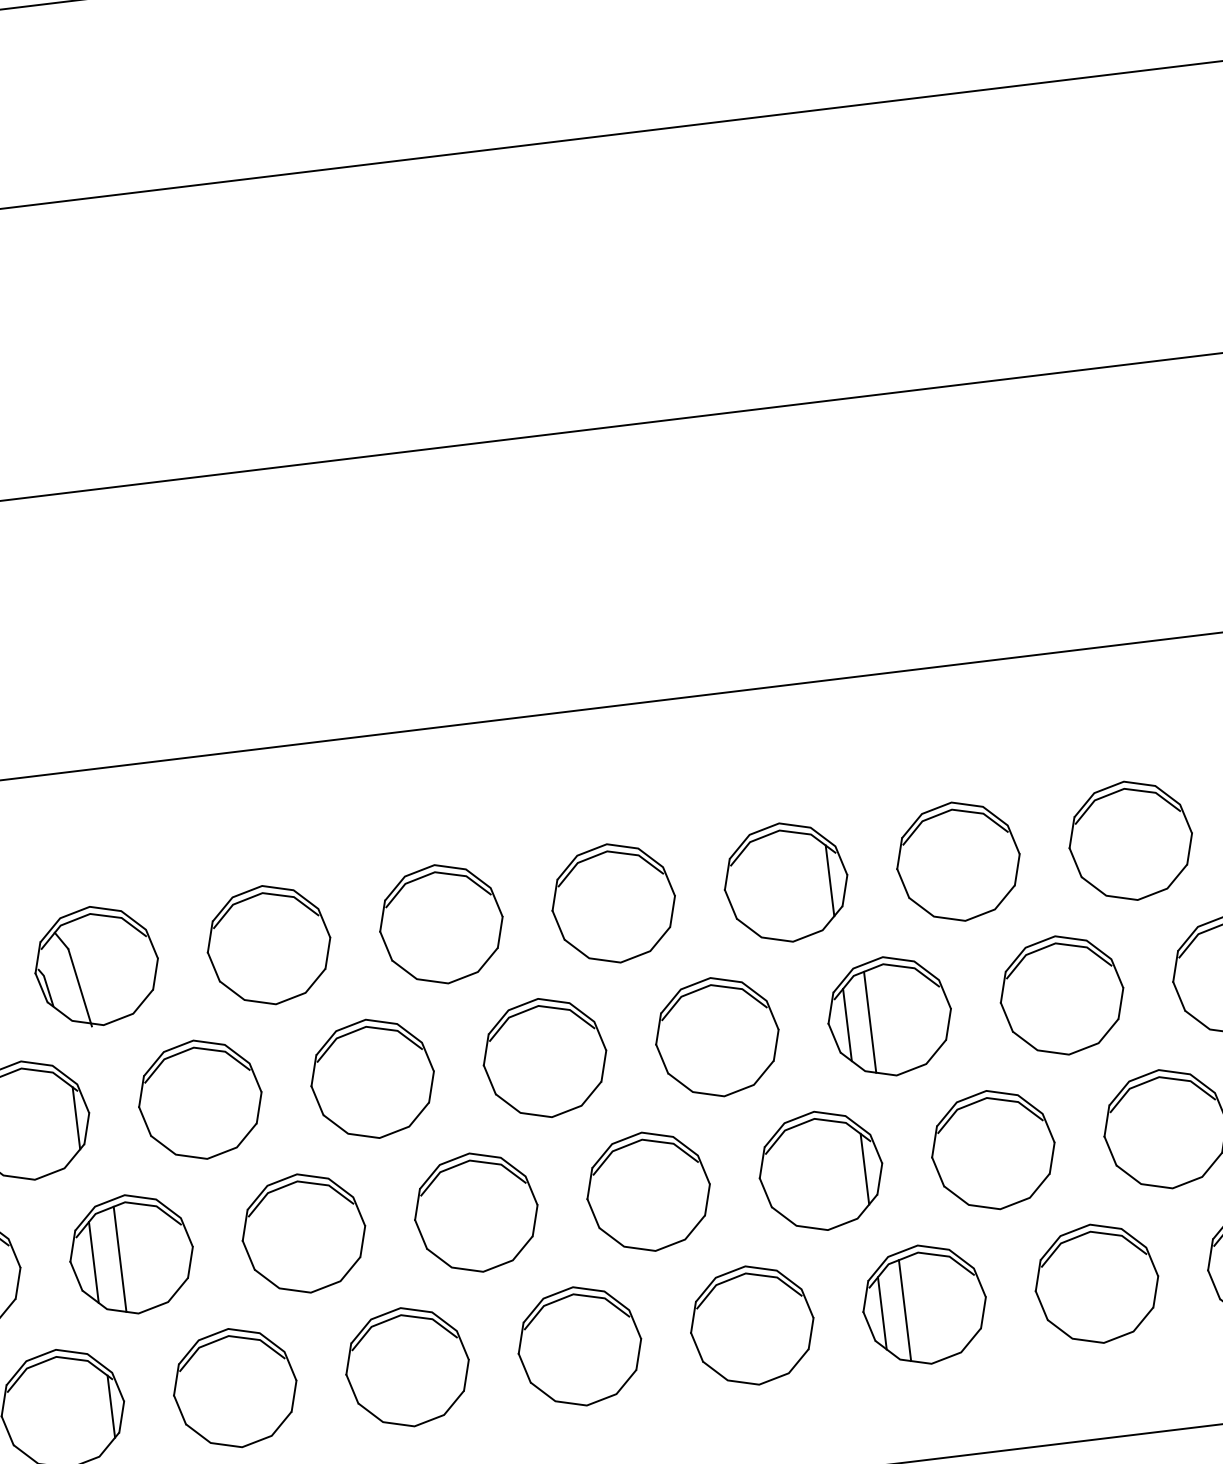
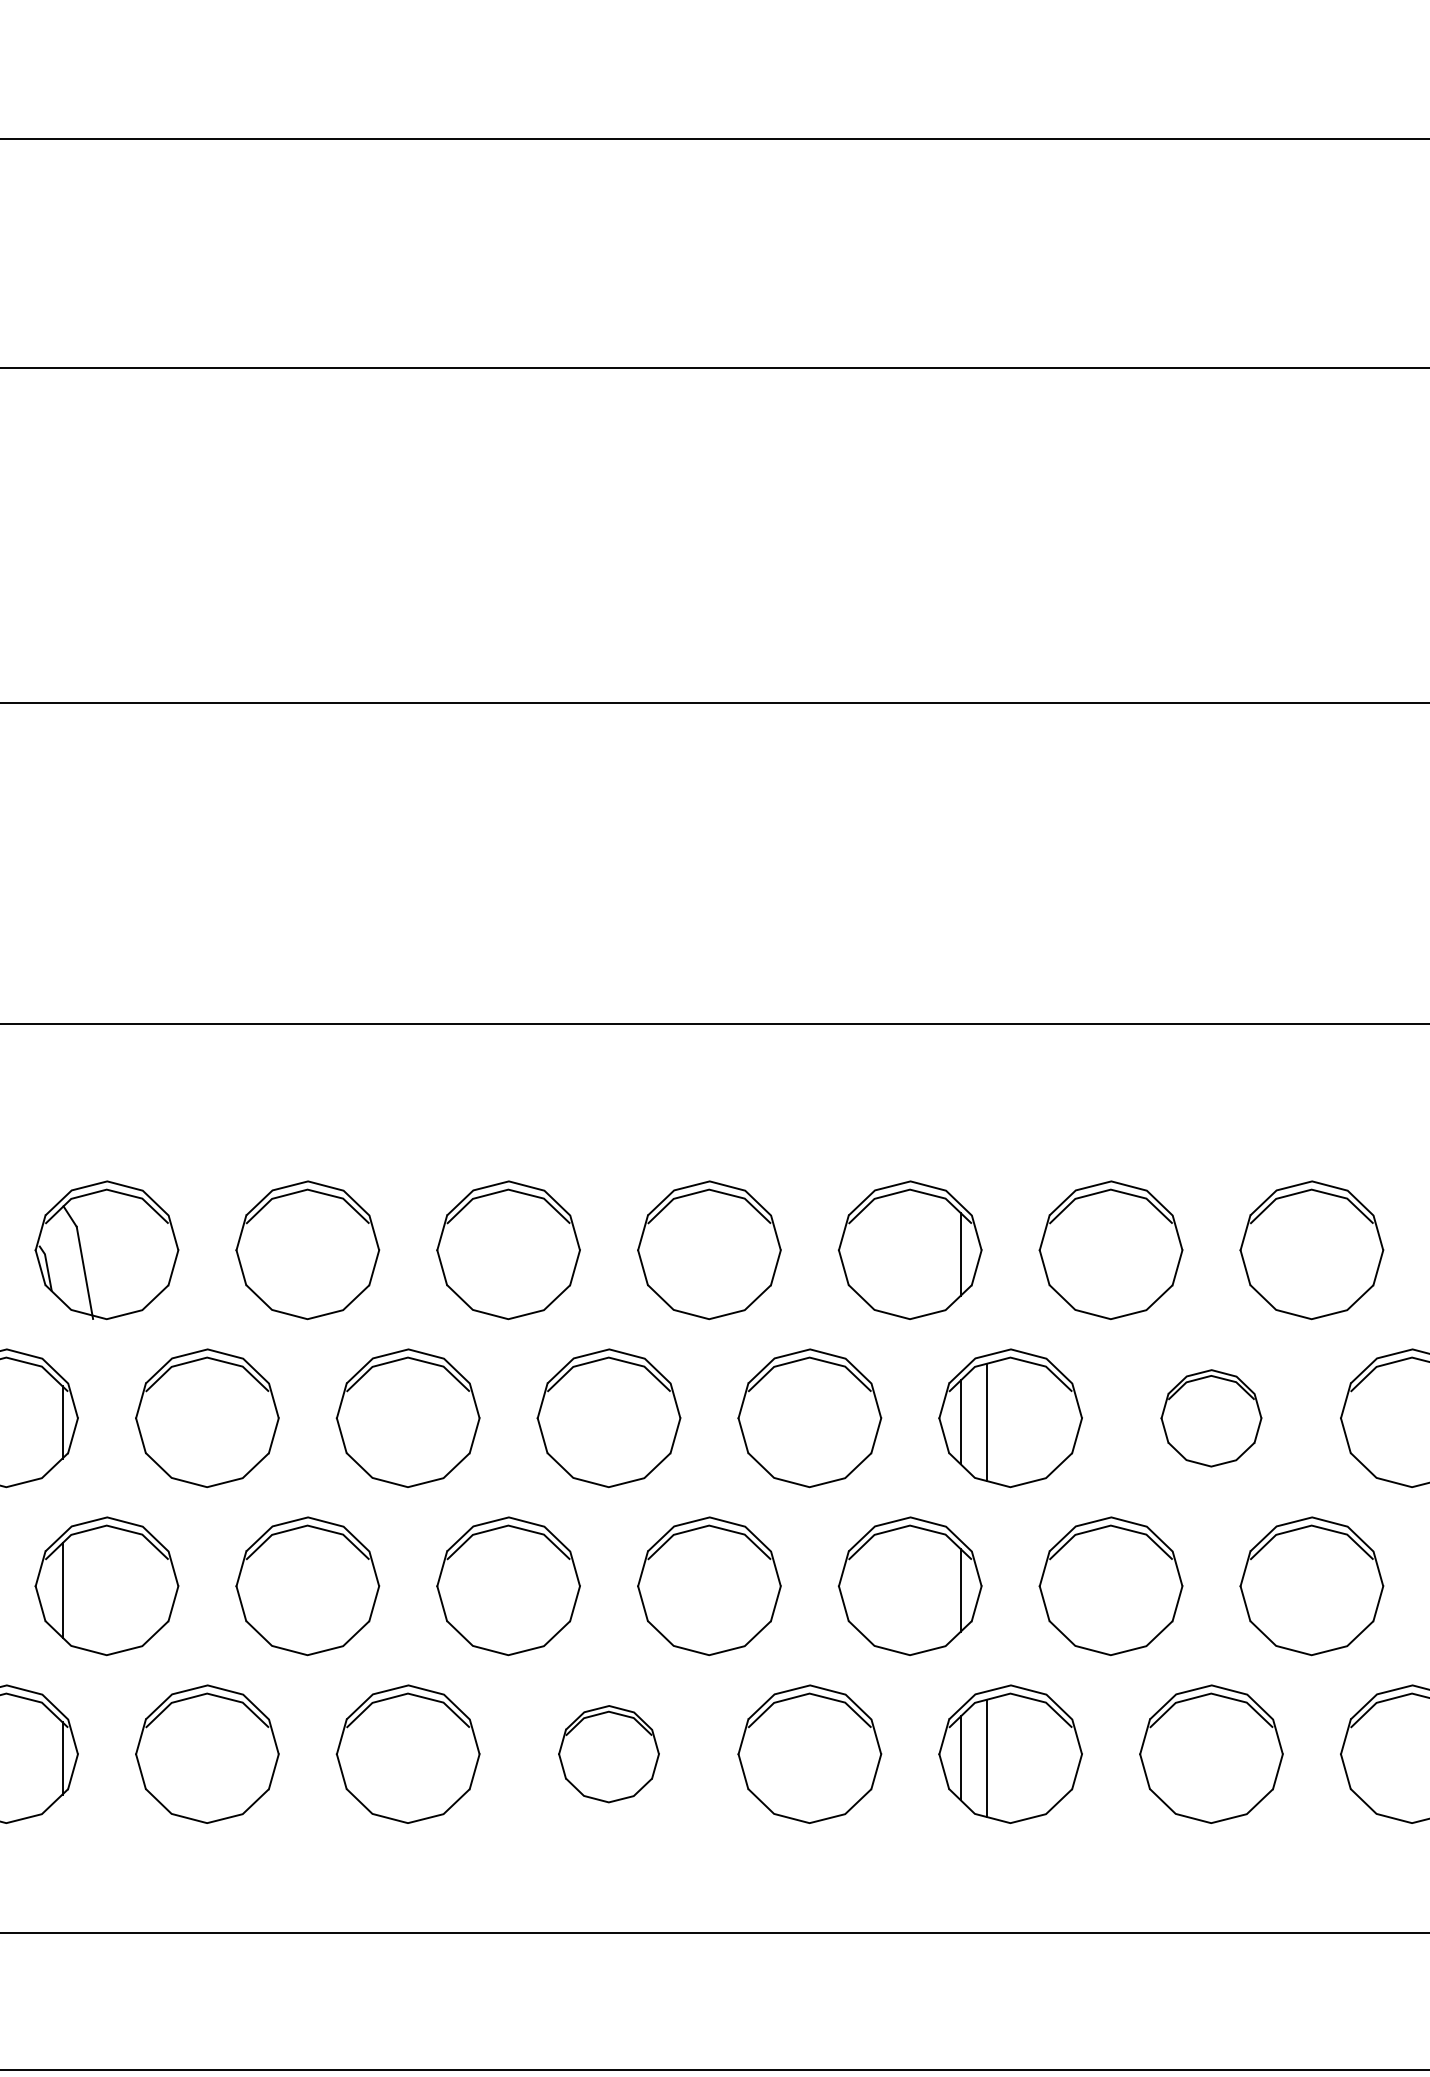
part: (1062, 995) -> (1211, 1418), size x0.7
line: (120, 1259) -> (93, 1590), removed
part: (579, 1345) -> (608, 1753), size x0.7

